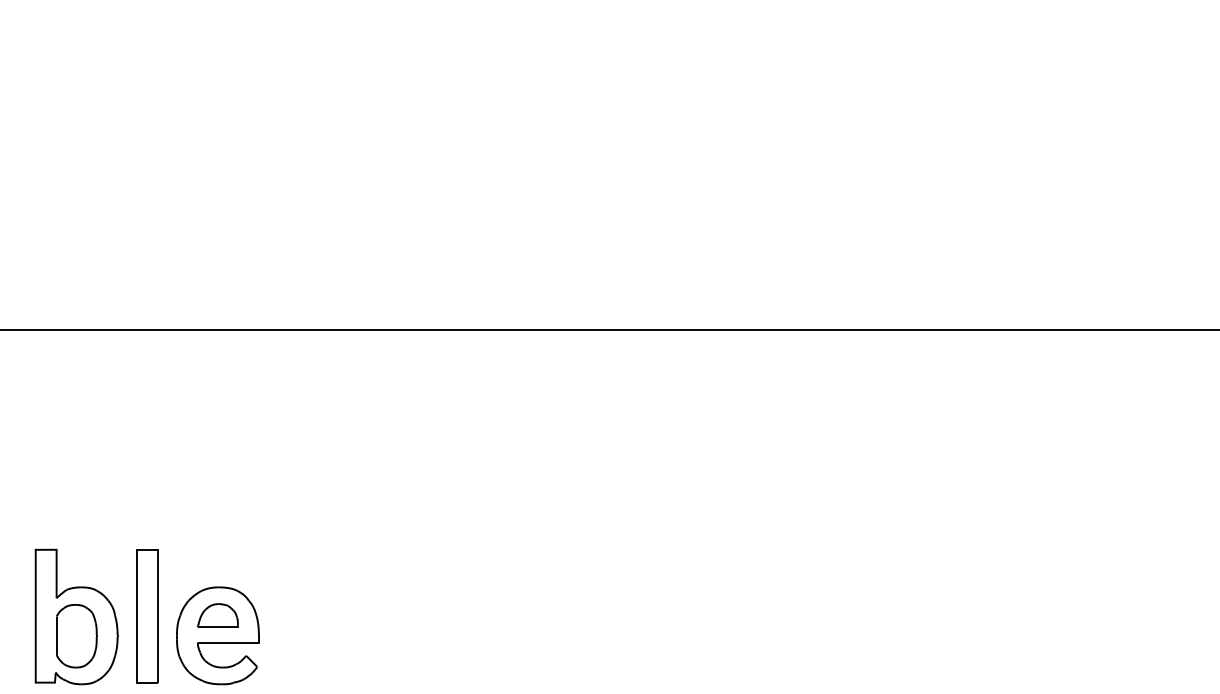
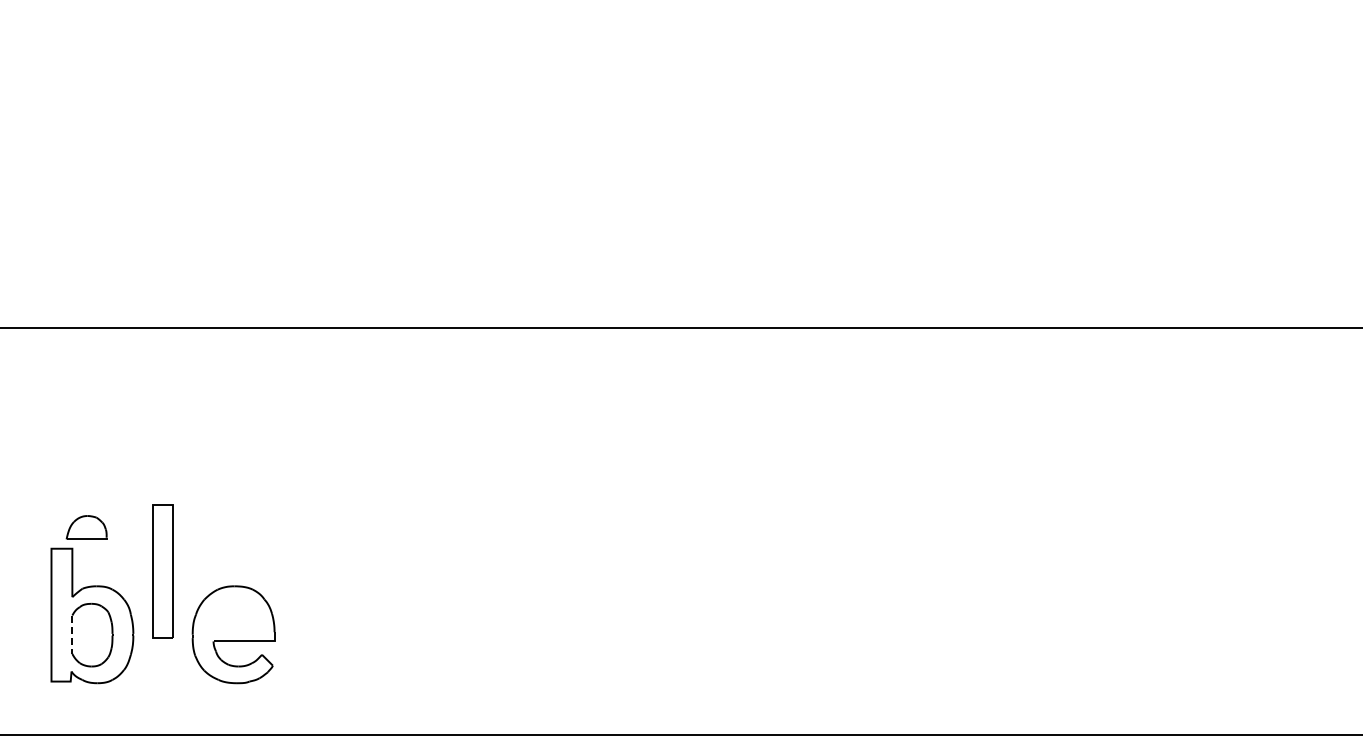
part: (217, 615) -> (86, 527), moved
part: (146, 616) -> (162, 571), moved
line: (56, 636) -> (72, 635), solid -> dashed

